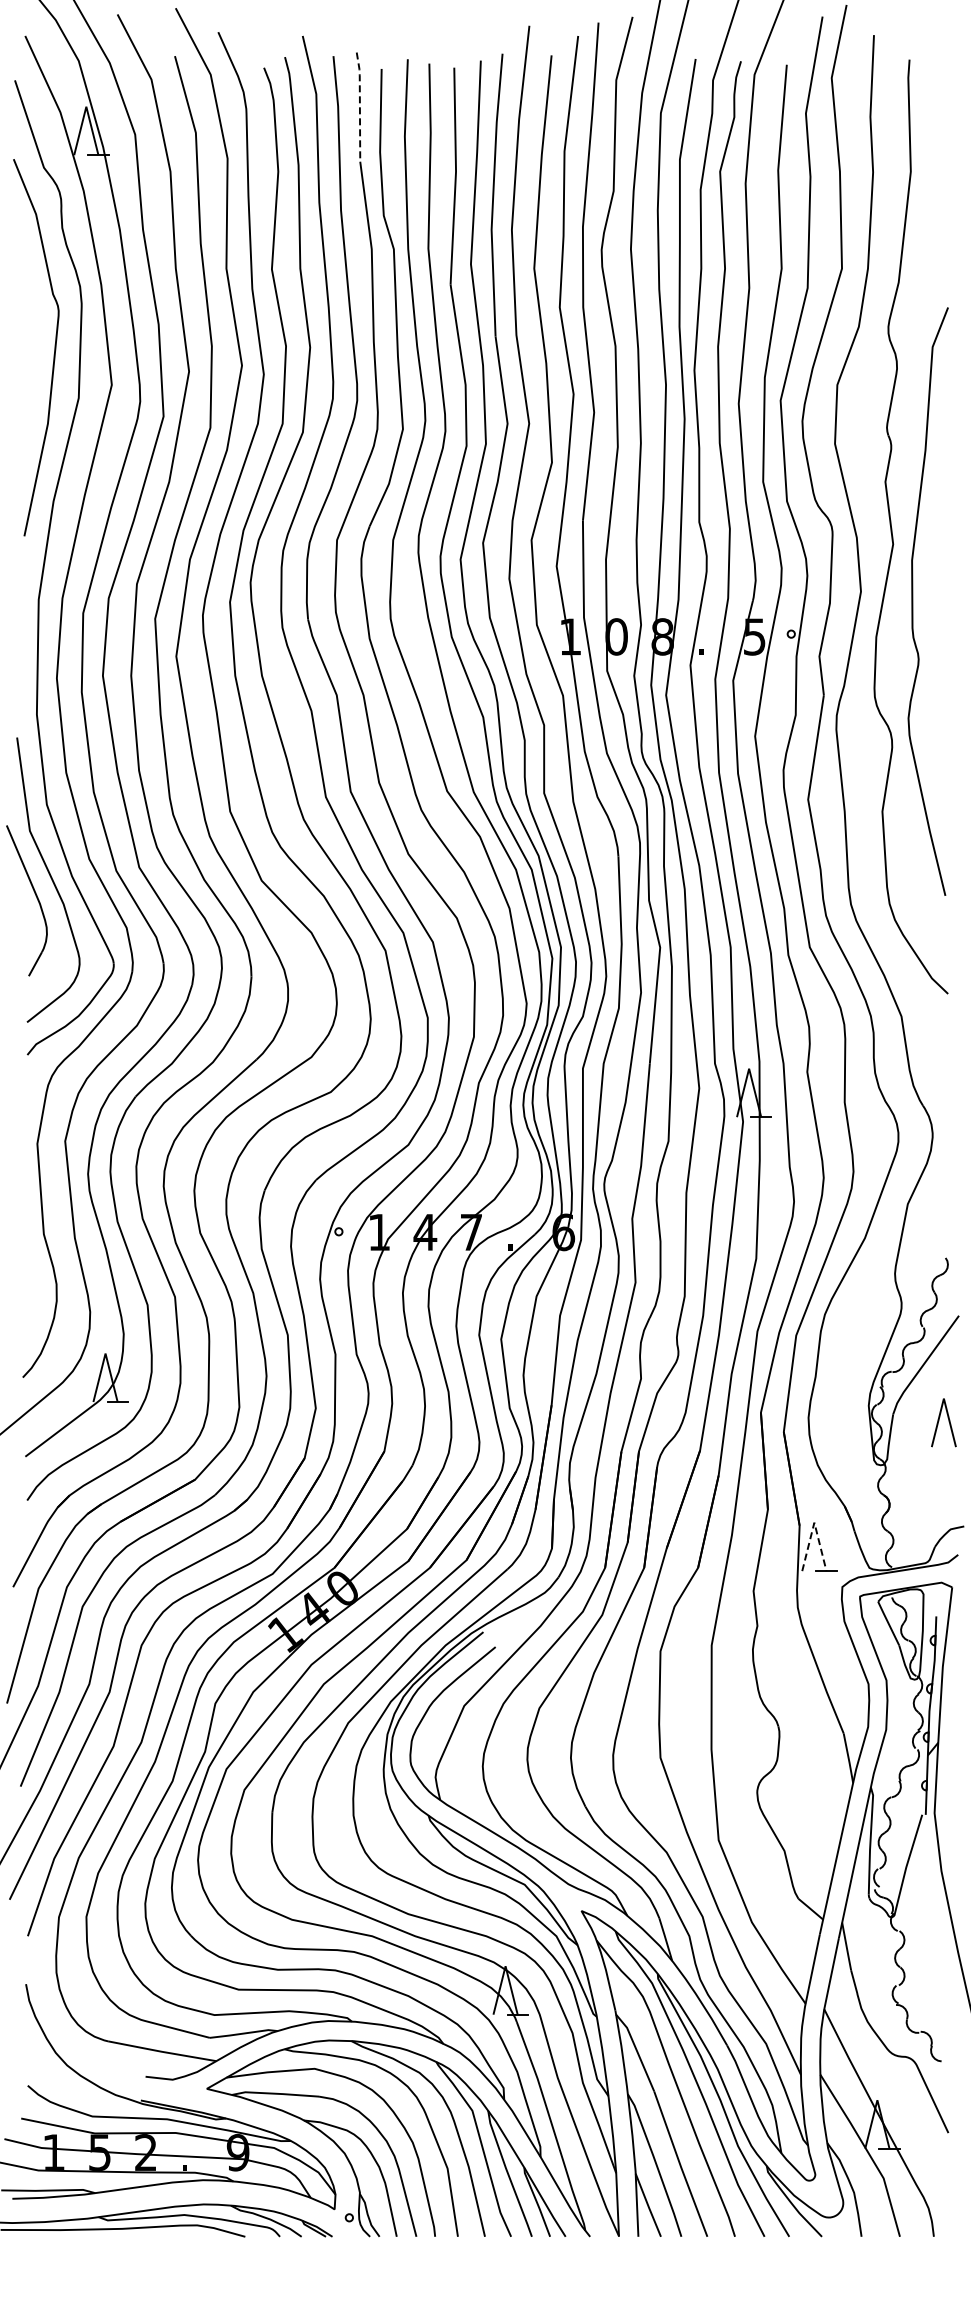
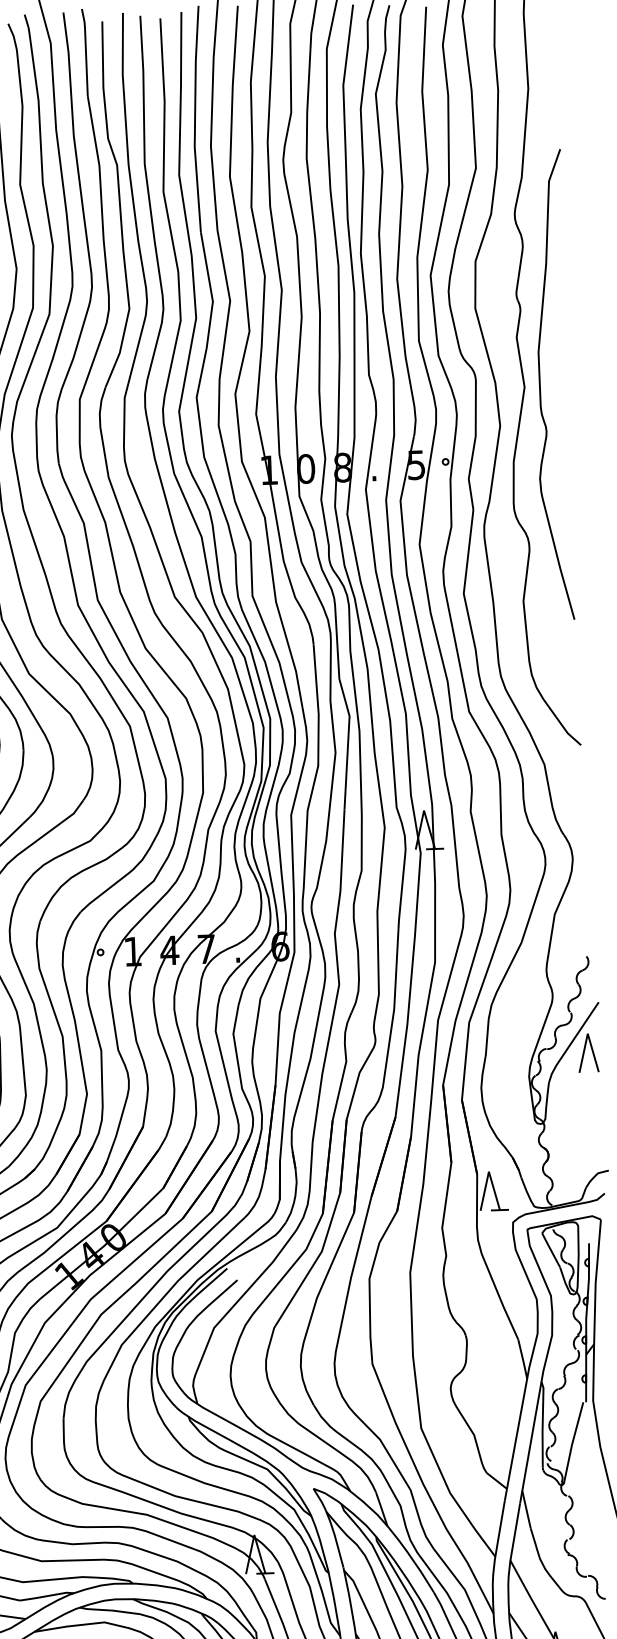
line: (359, 105) -> (85, 51), dashed -> solid
curve: (913, 601) -> (540, 385), moved
line: (939, 1421) -> (584, 1052), moved
line: (814, 1522) -> (489, 1171), dashed -> solid

